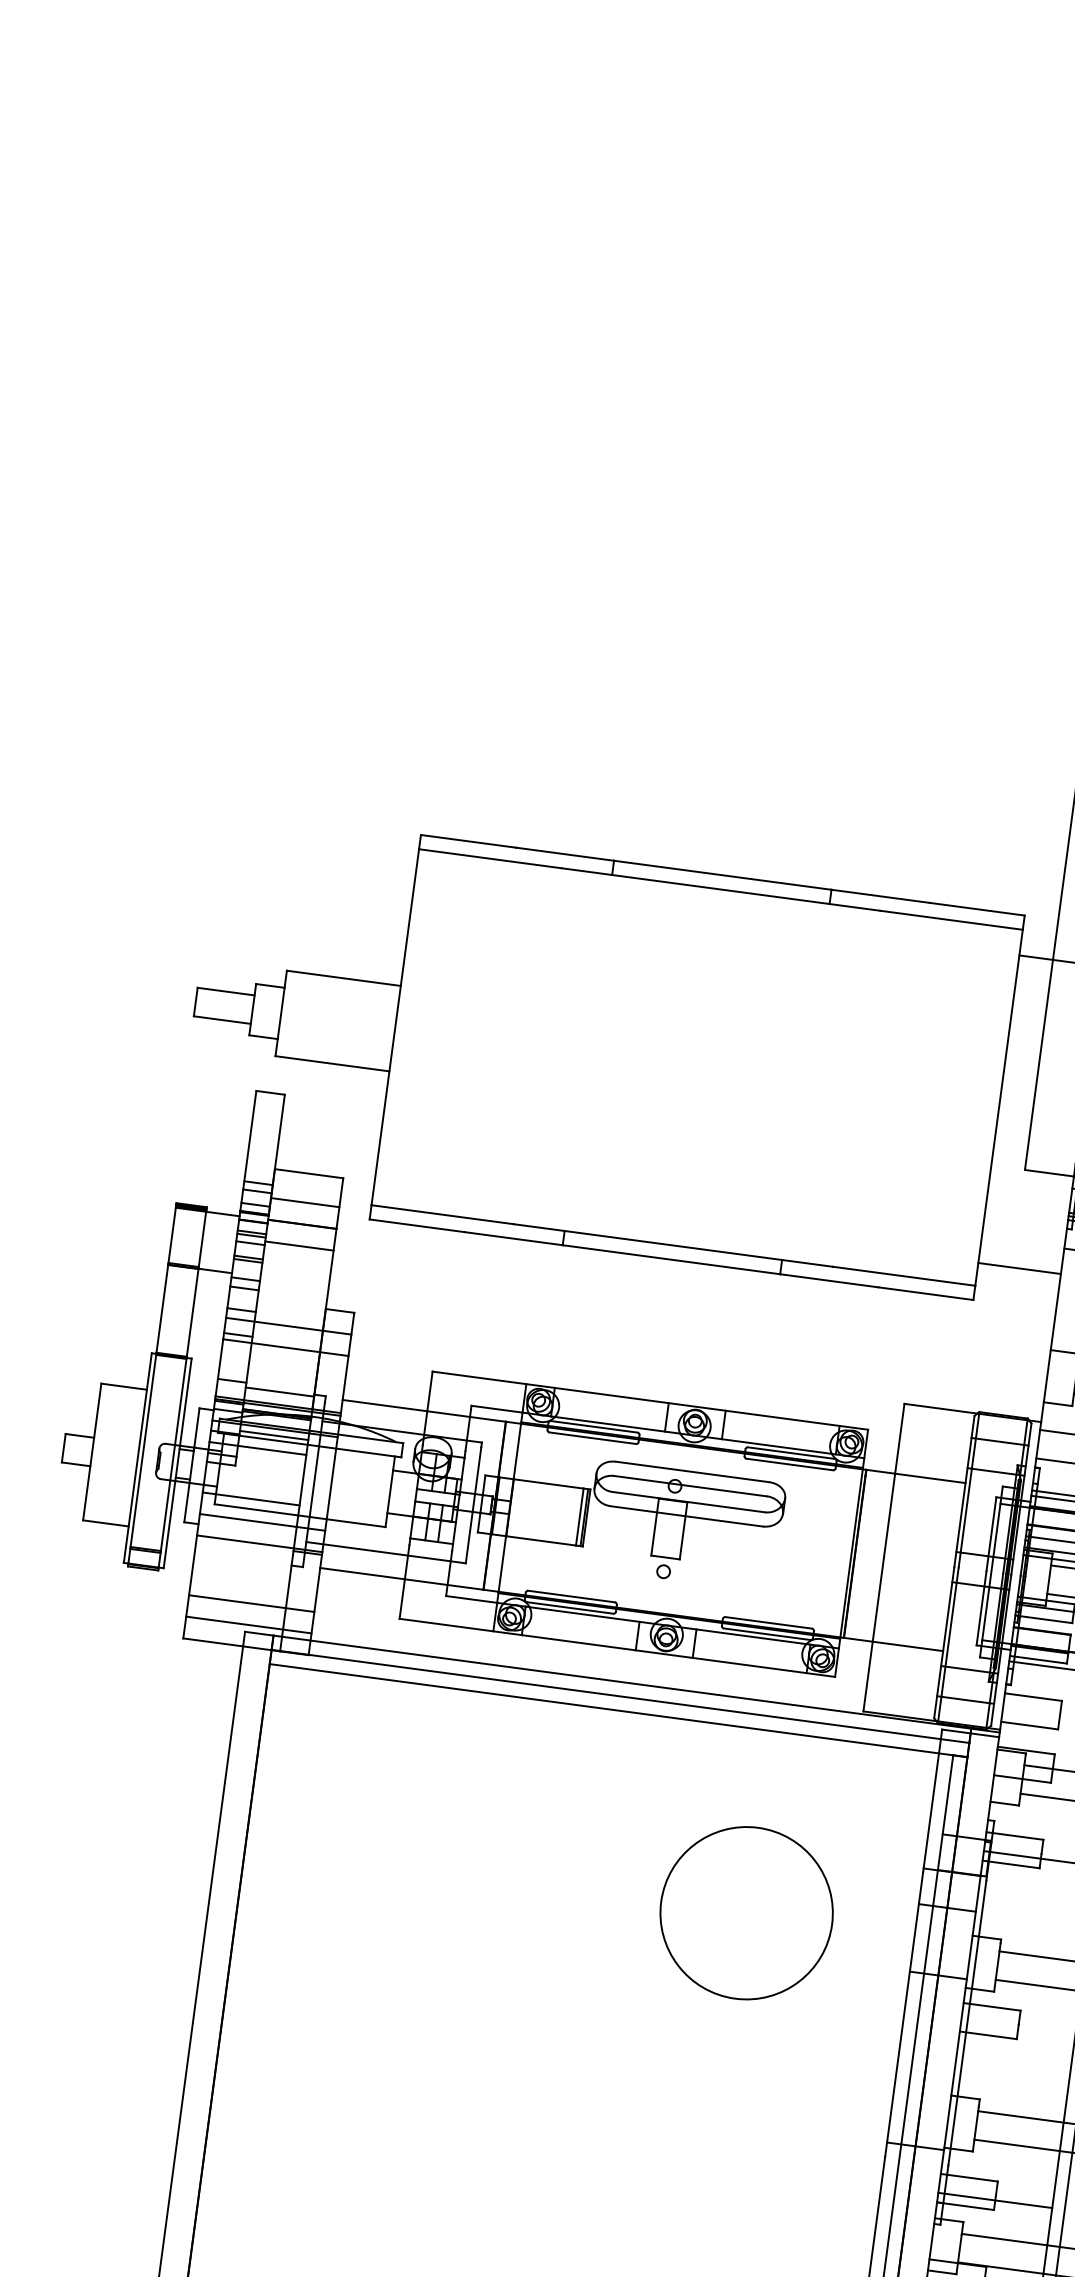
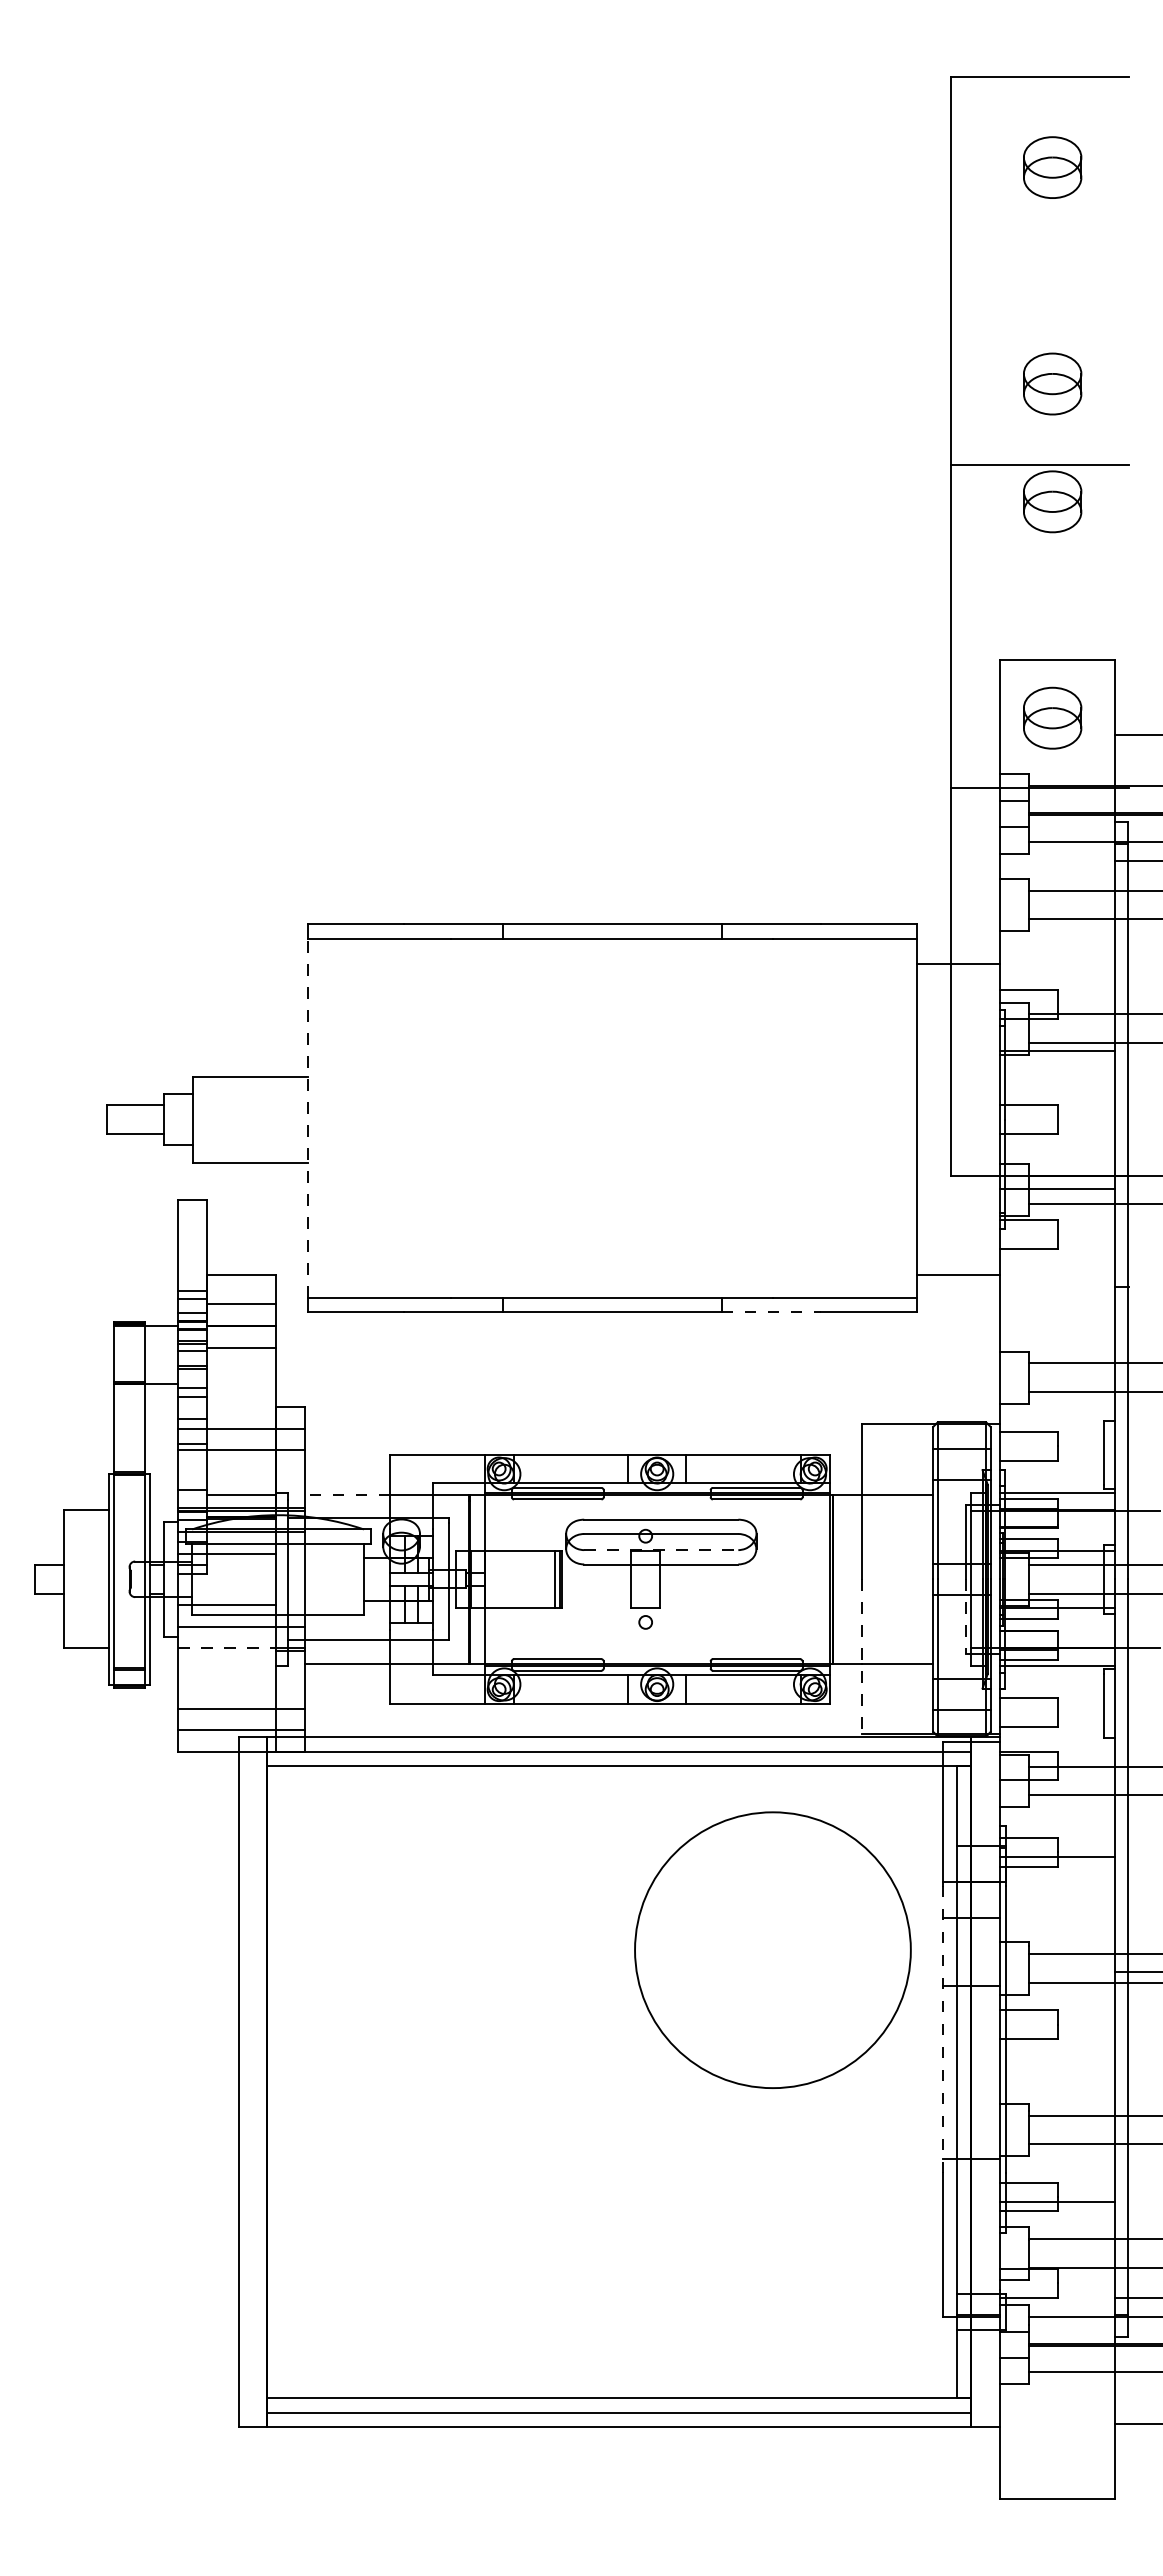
line: (395, 1027) -> (307, 1118), solid -> dashed
line: (829, 1281) -> (771, 1312), solid -> dashed
line: (384, 1405) -> (347, 1494), solid -> dashed
line: (274, 1435) -> (241, 1538), removed
line: (688, 1502) -> (661, 1550), solid -> dashed
line: (245, 1542) -> (227, 1648), solid -> dashed
line: (981, 1609) -> (965, 1617), solid -> dashed
line: (874, 1634) -> (862, 1656), solid -> dashed
circle: (747, 1912) -> (773, 1949), size x1.6
line: (903, 2014) -> (942, 2029), solid -> dashed

